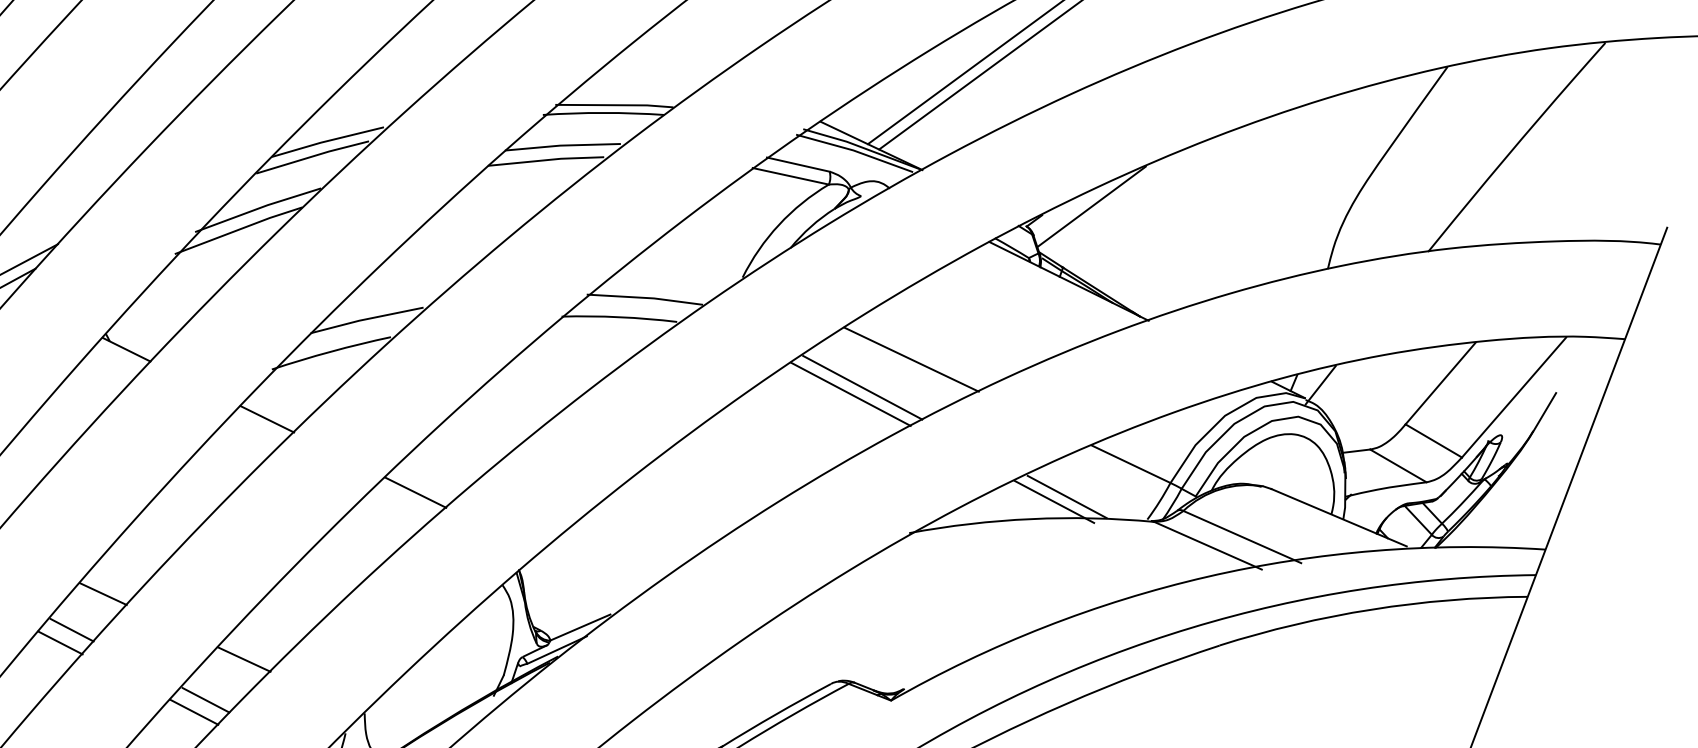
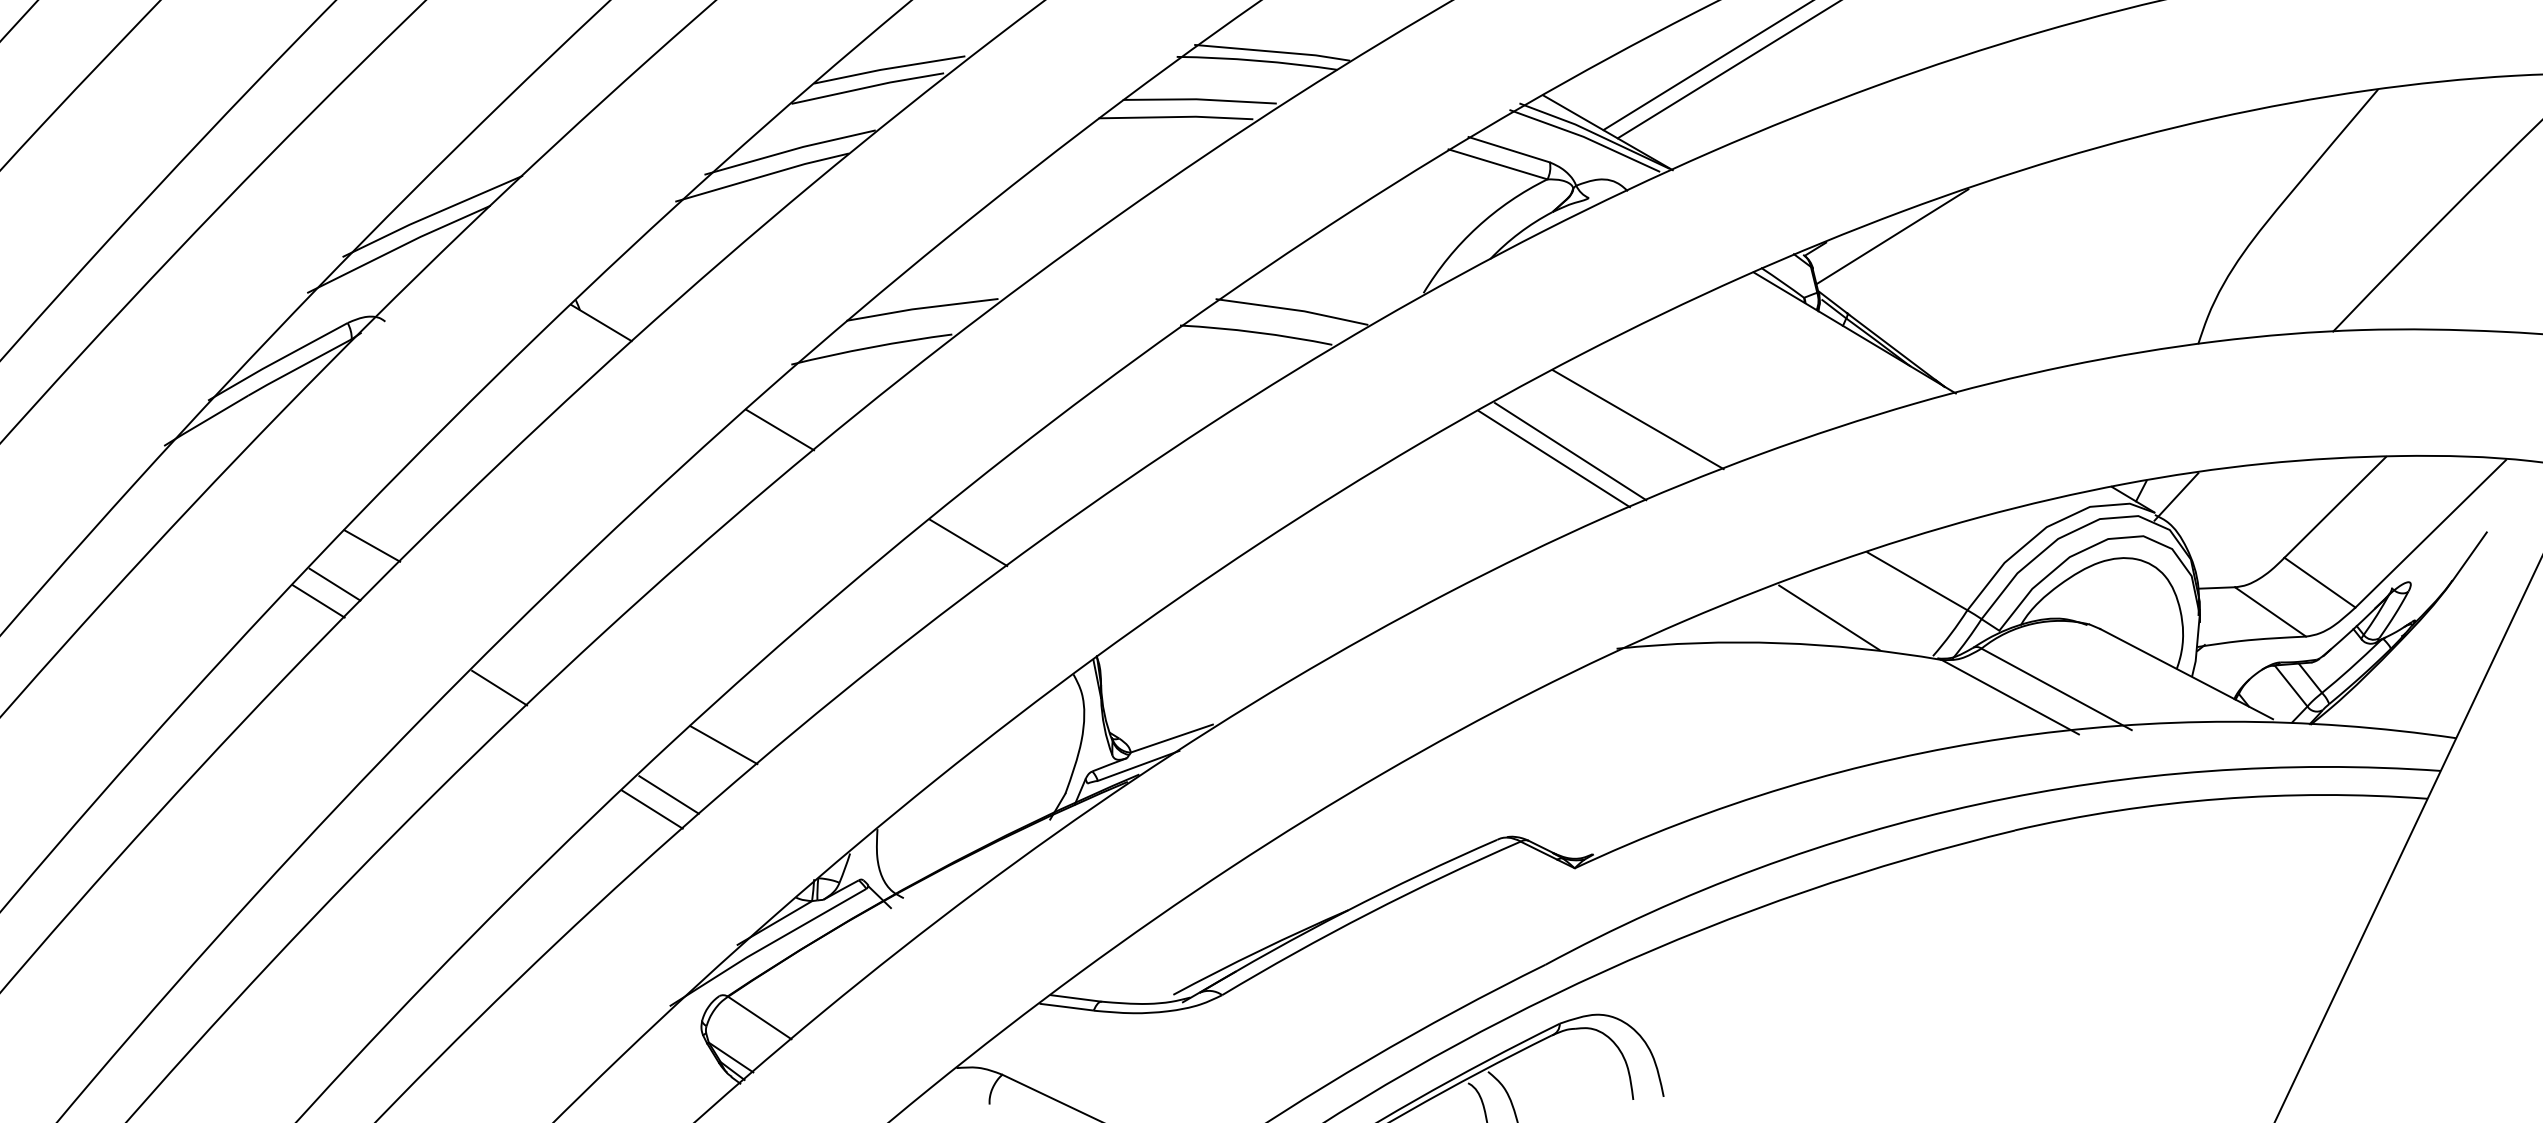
line: (1054, 501) -> (1811, 622), removed
line: (103, 594) -> (544, 643), removed
line: (60, 642) -> (482, 703), removed

